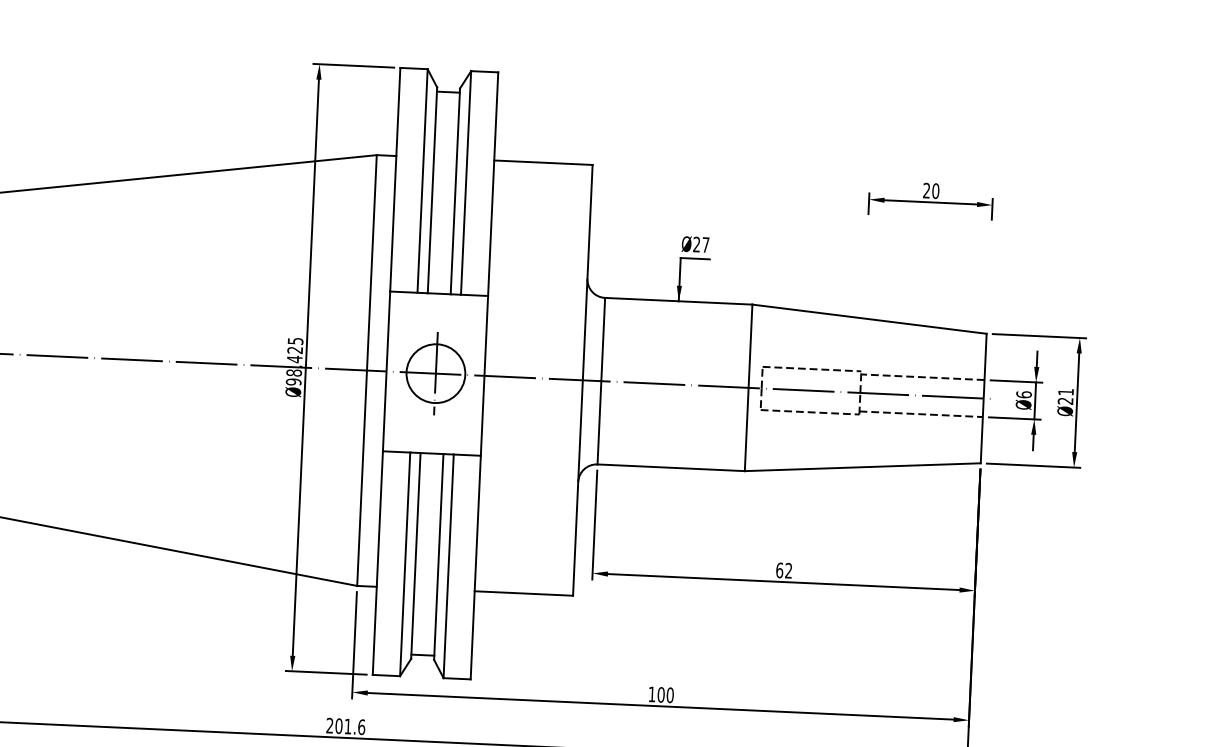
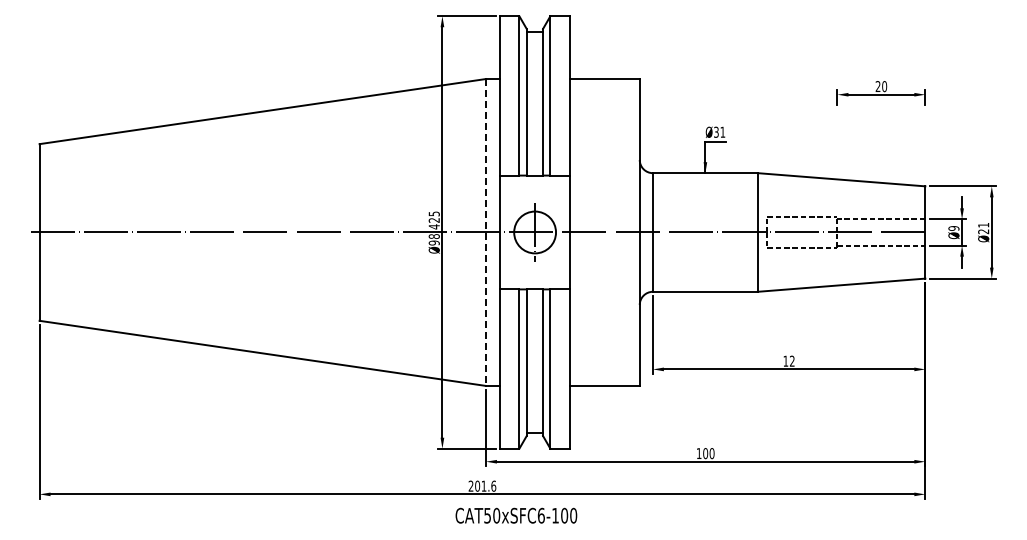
text: (701, 243) -> (719, 131), Ø27 -> Ø31
line: (366, 370) -> (485, 232), solid -> dashed
text: (1023, 394) -> (953, 228), Ø6 -> Ø9
text: (779, 569) -> (785, 360), 62 -> 12

